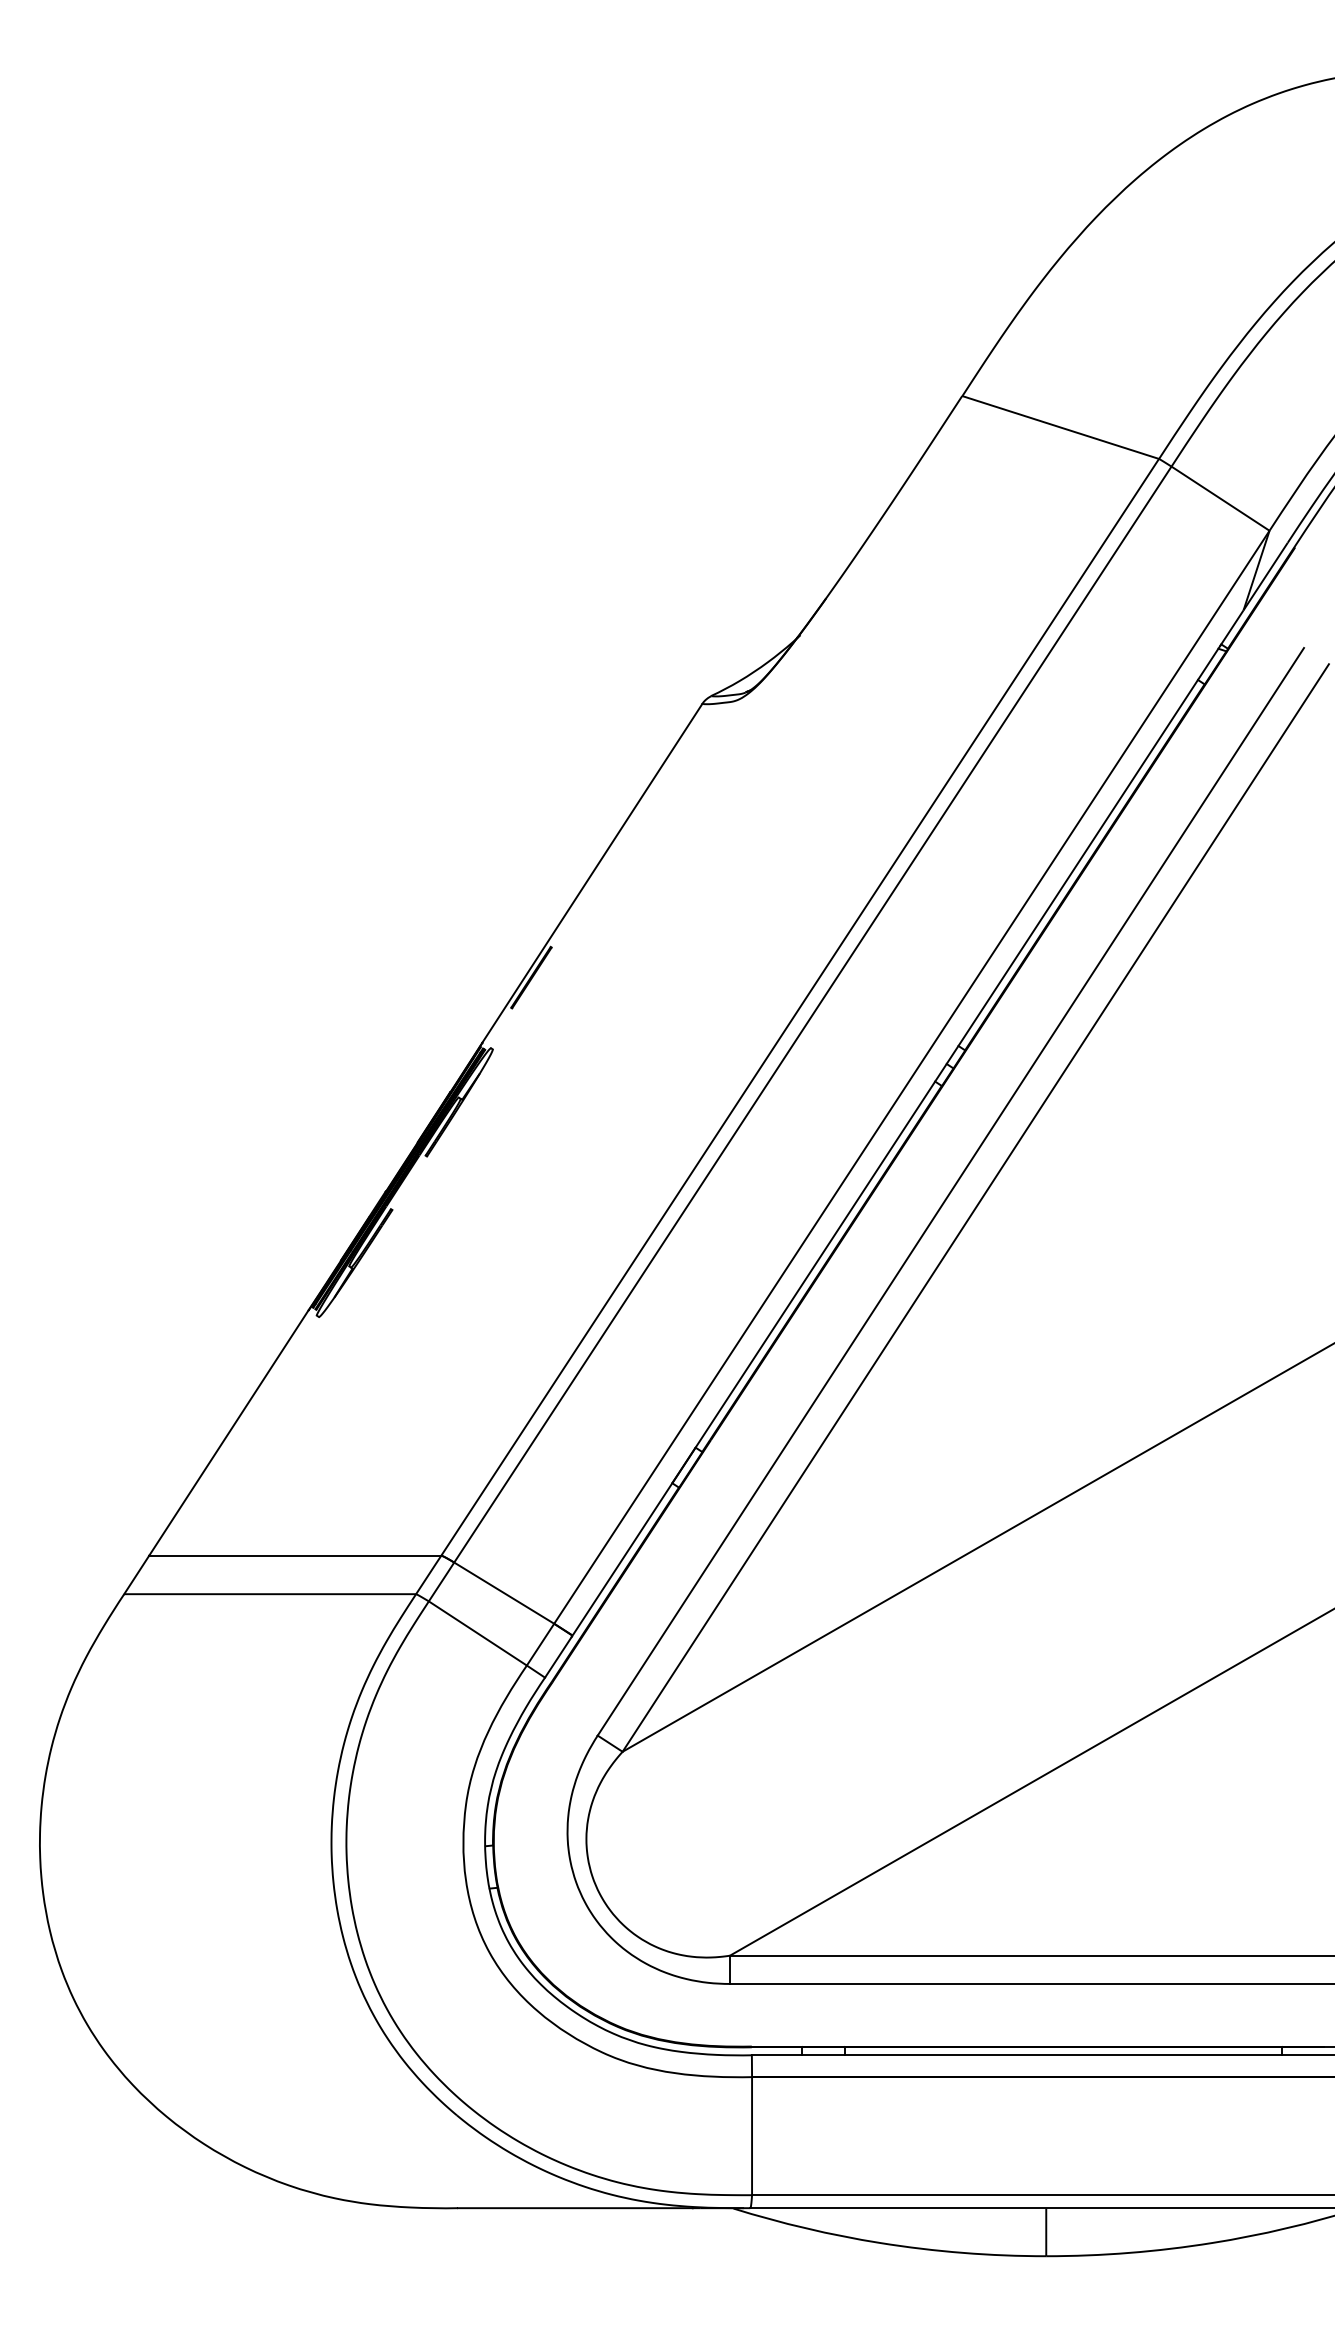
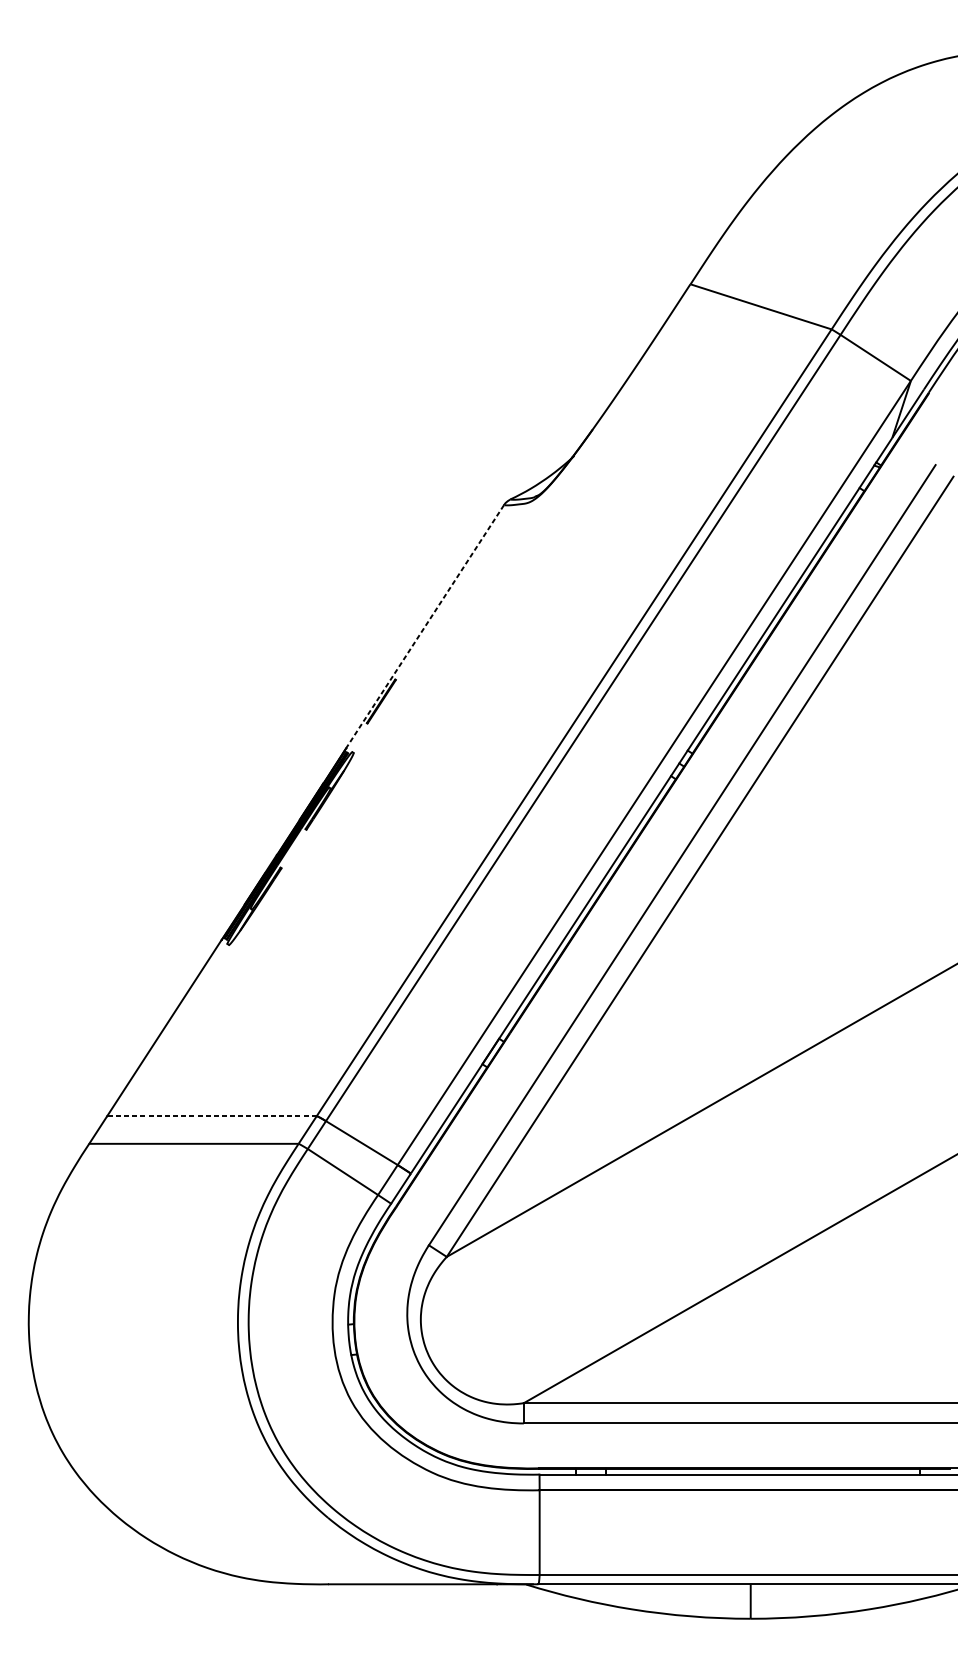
line: (592, 873) -> (425, 626), solid -> dashed
line: (294, 1555) -> (211, 1116), solid -> dashed

